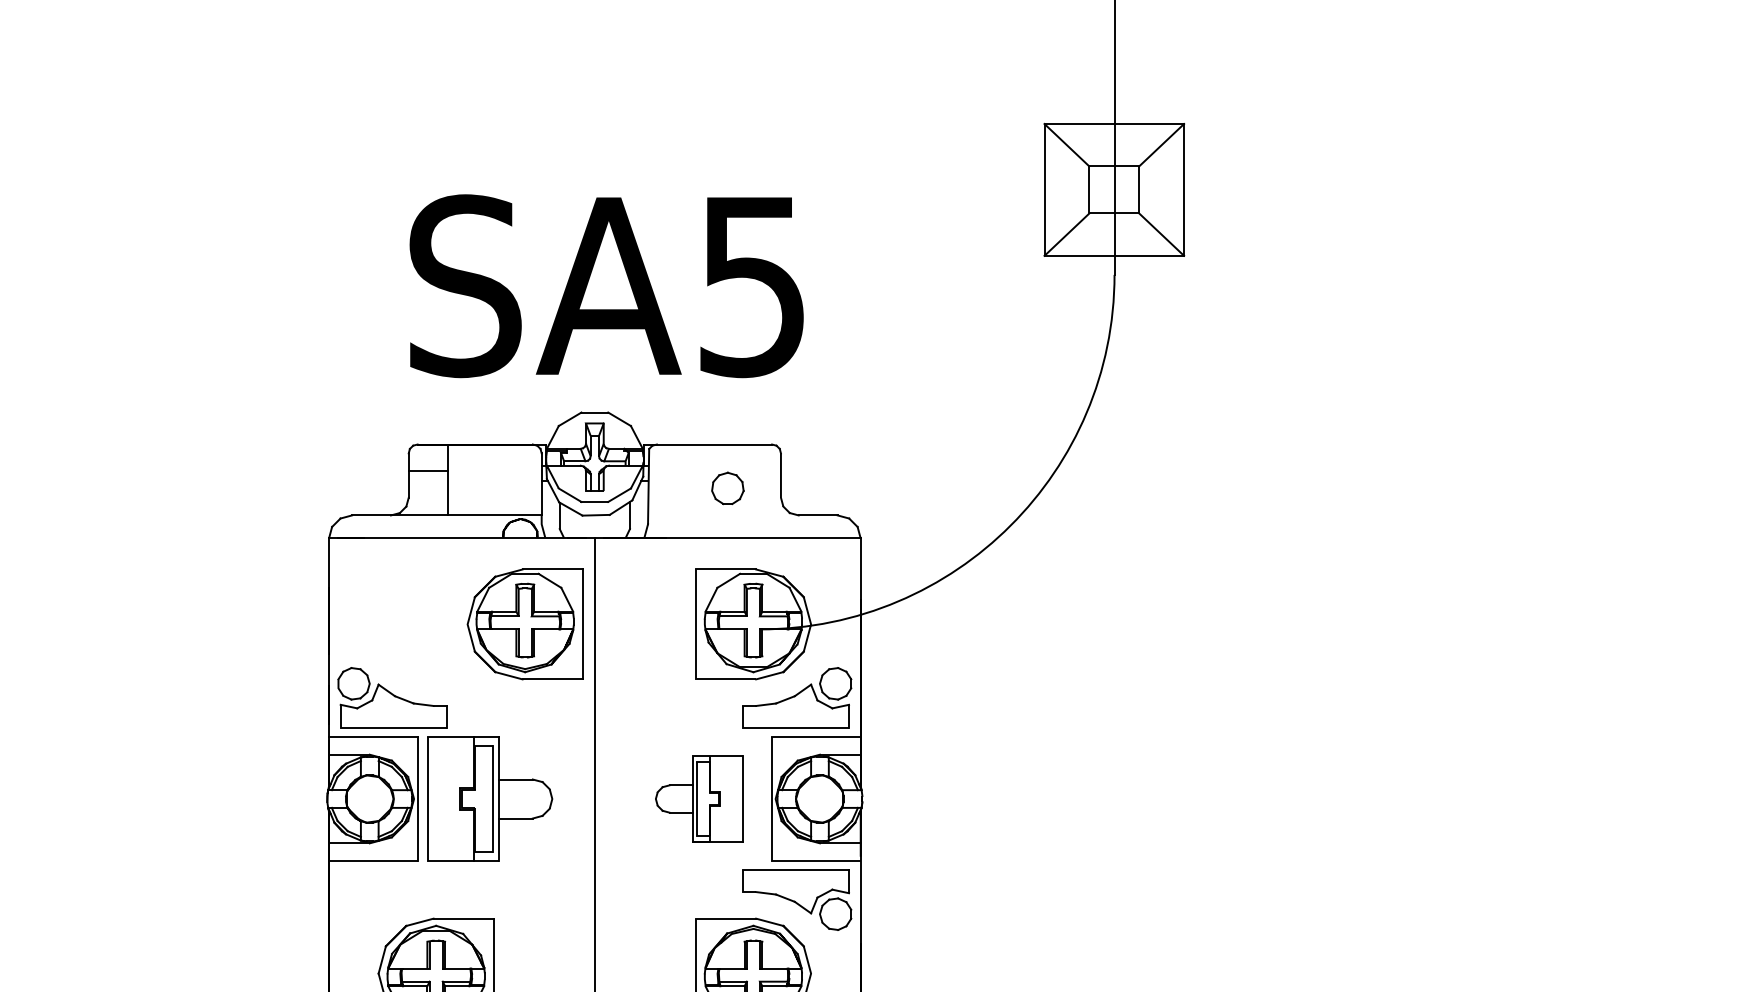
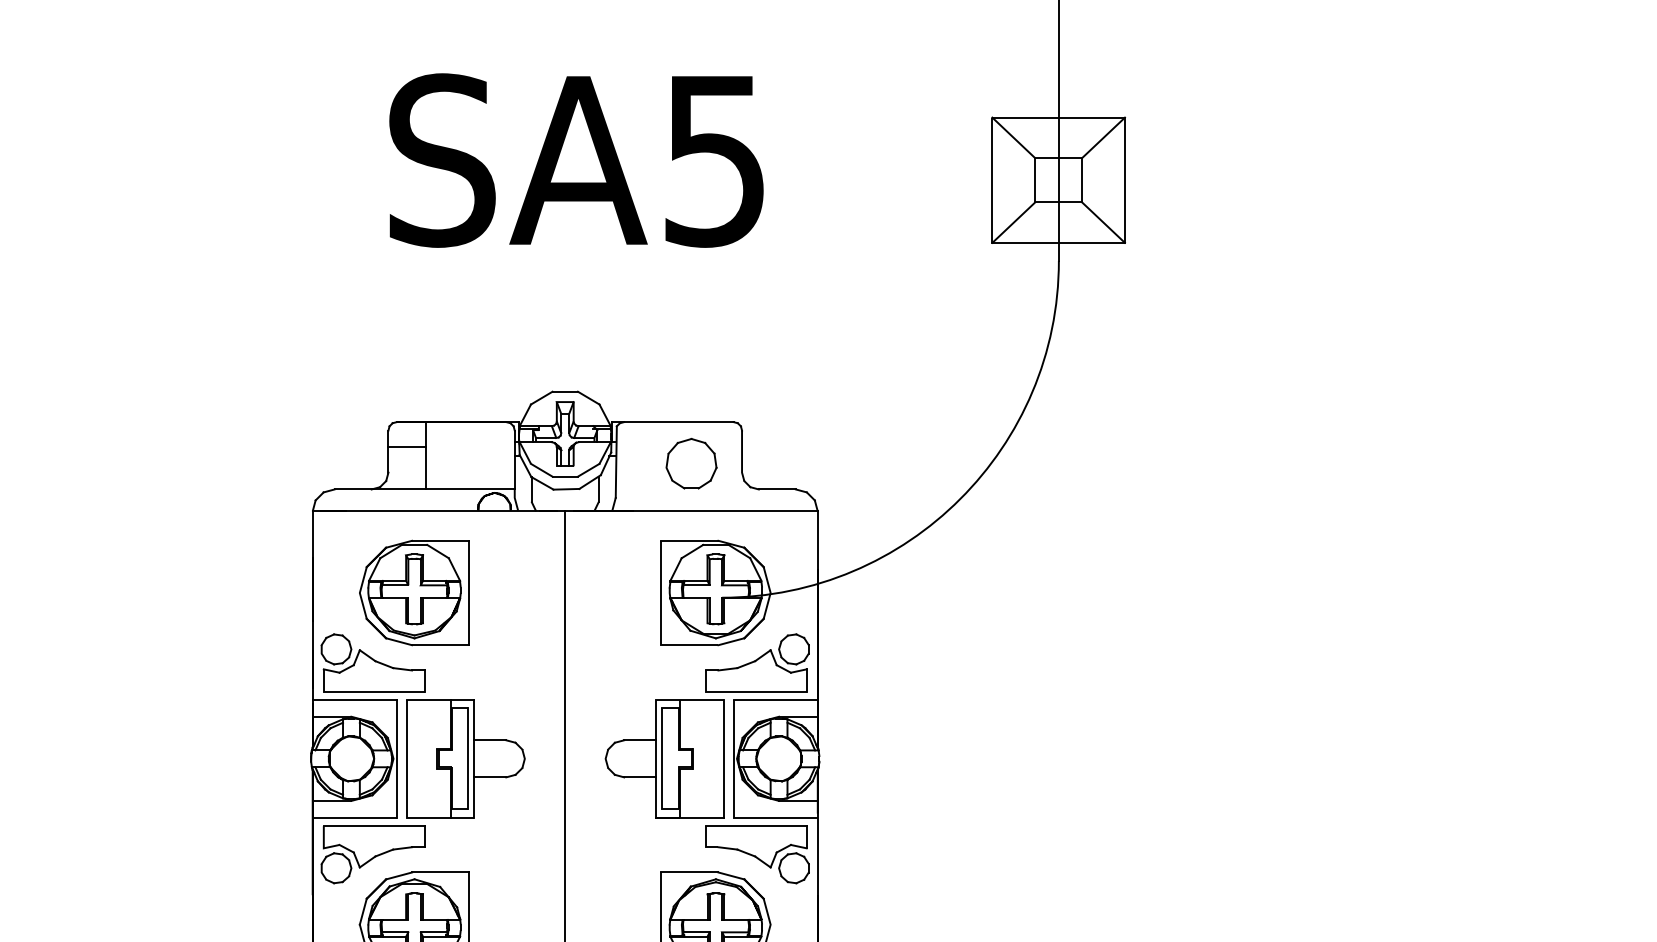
text: (606, 286) -> (576, 160), moved
part: (727, 488) -> (691, 463), size x1.67
part: (524, 624) -> (413, 593), moved
part: (698, 798) -> (663, 758), size x1.43
part: (392, 899) -> (373, 854), added

